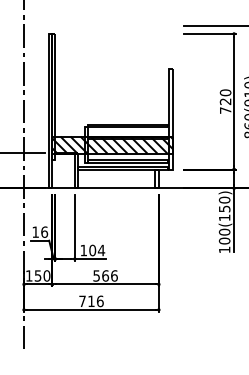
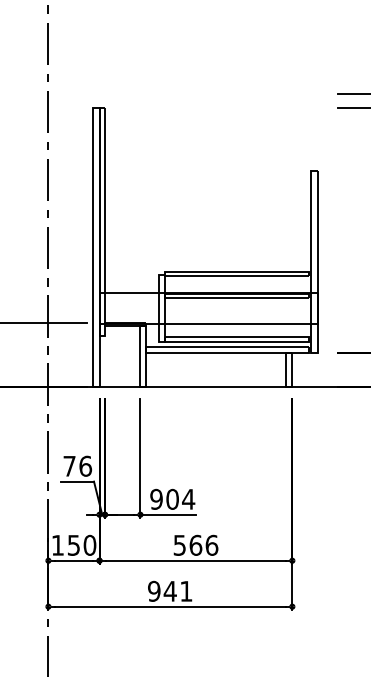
hatch: (112, 144) -> (208, 307), removed
text: (35, 231) -> (69, 465), 16 -> 76
text: (83, 250) -> (156, 499), 104 -> 904
text: (91, 301) -> (170, 591), 716 -> 941

